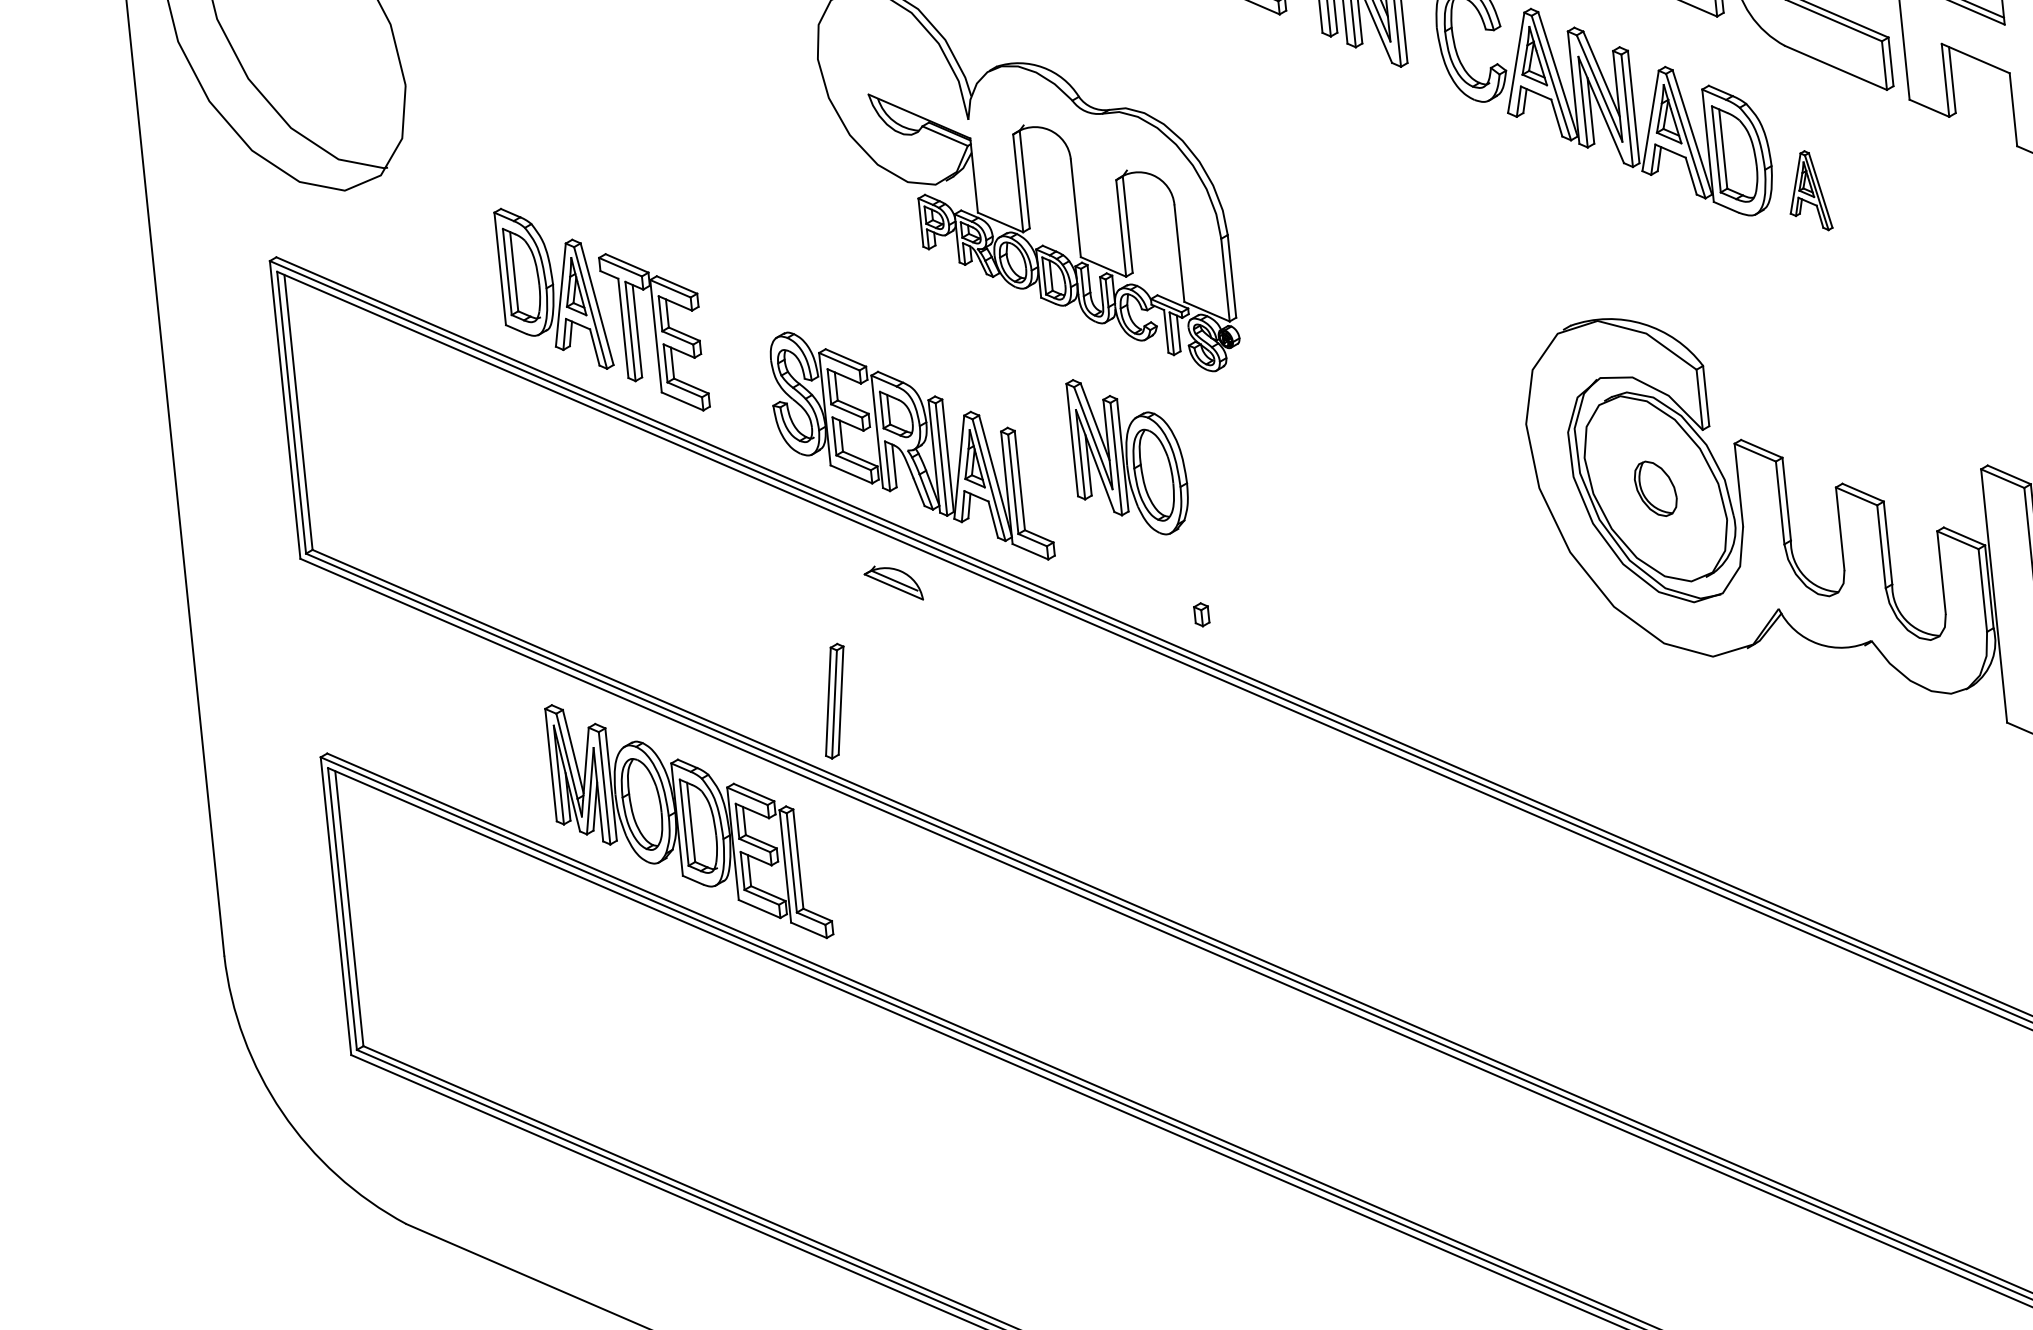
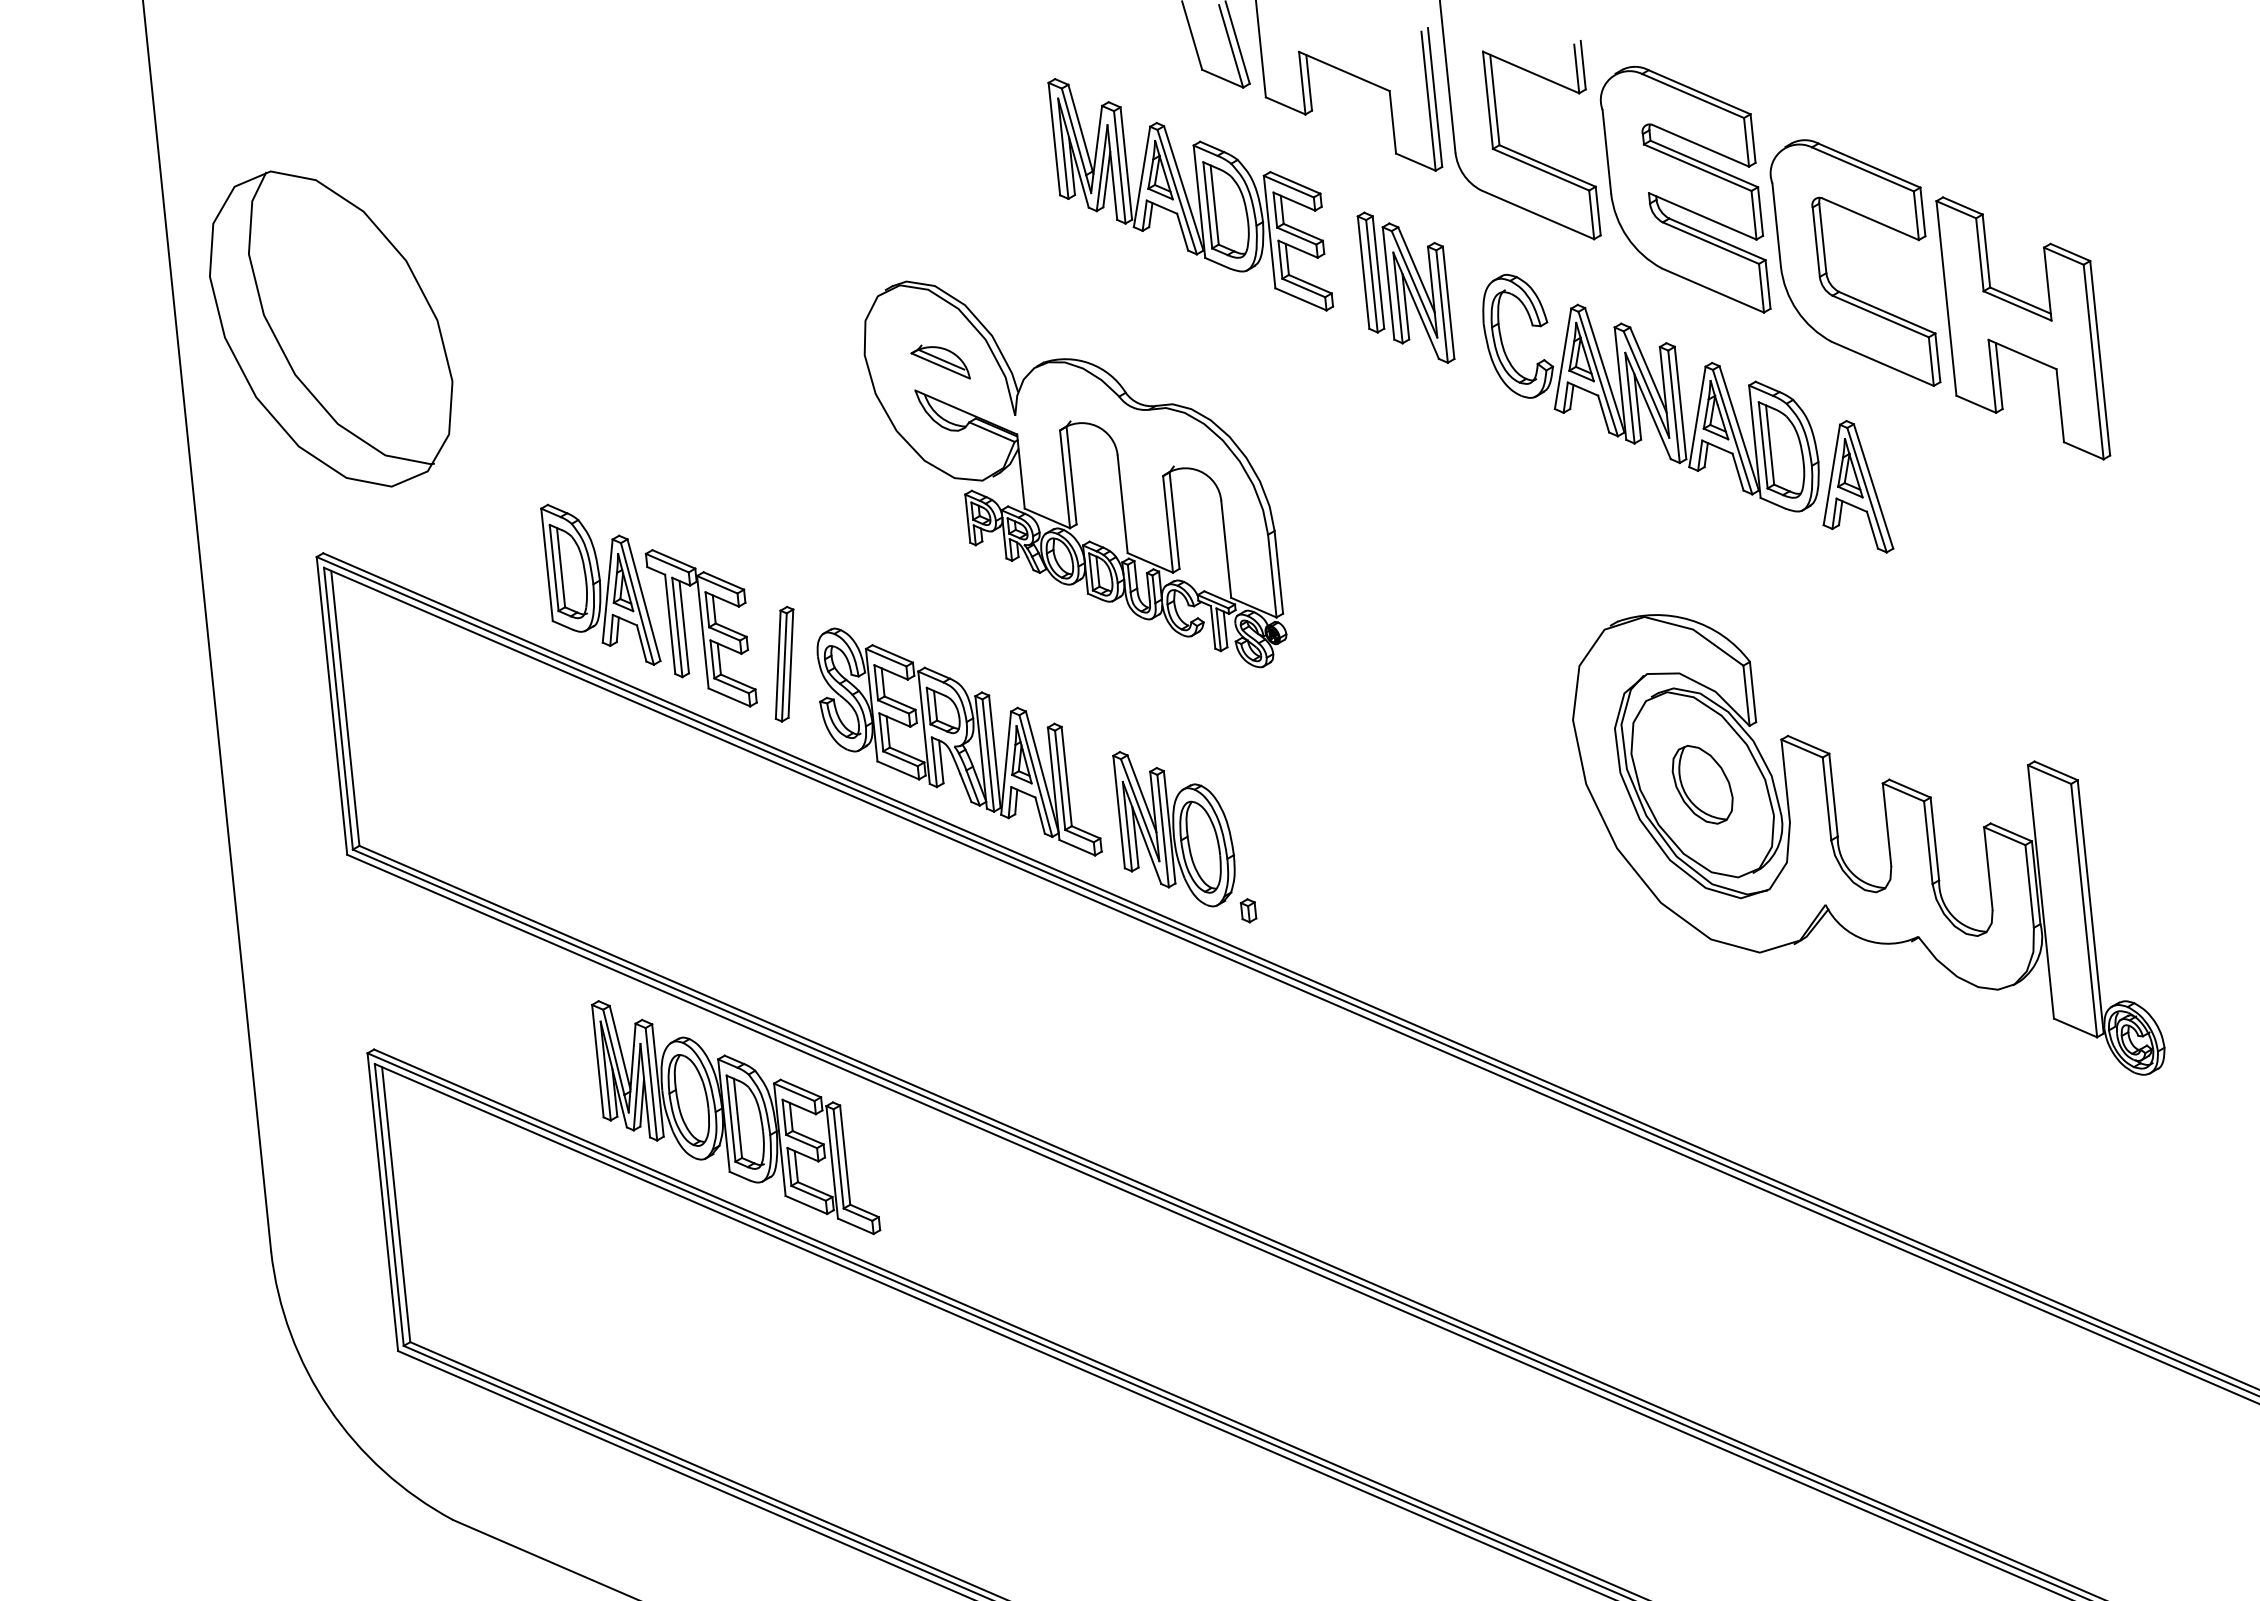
part: (1811, 190) -> (1858, 486), size x1.67
part: (1126, 457) -> (1173, 829), moved
part: (1655, 488) -> (1702, 784), size x1.43
part: (893, 582) -> (940, 361), moved
part: (834, 700) -> (784, 663), moved

